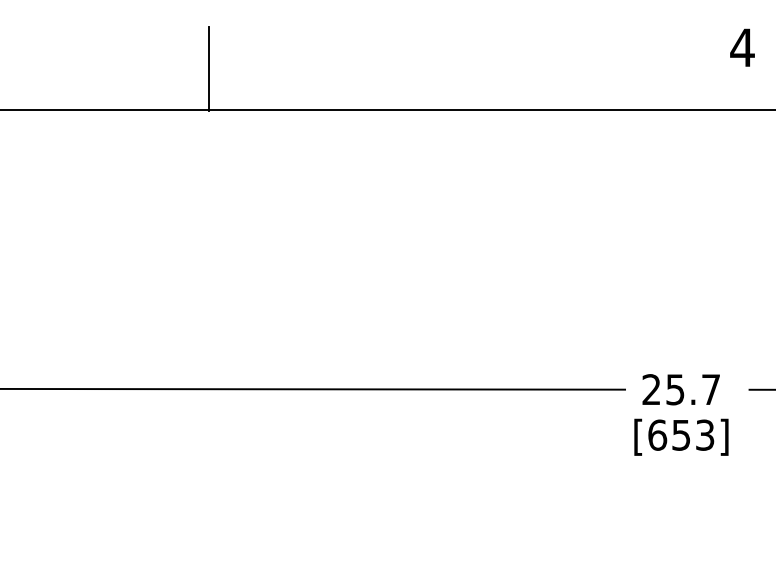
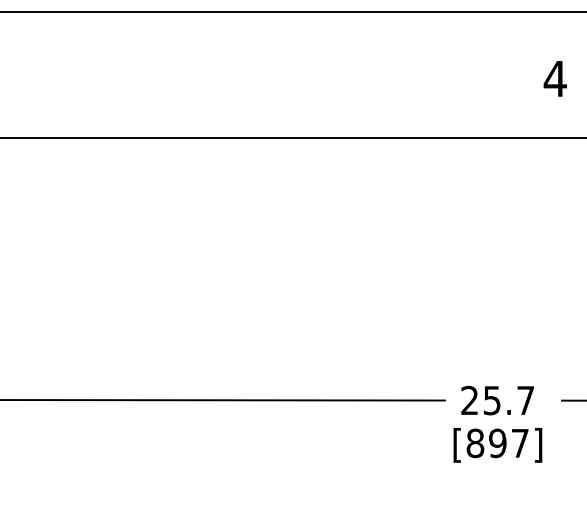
line: (208, 68) -> (53, 98), removed
text: (681, 434) -> (497, 442), [653] -> [897]

